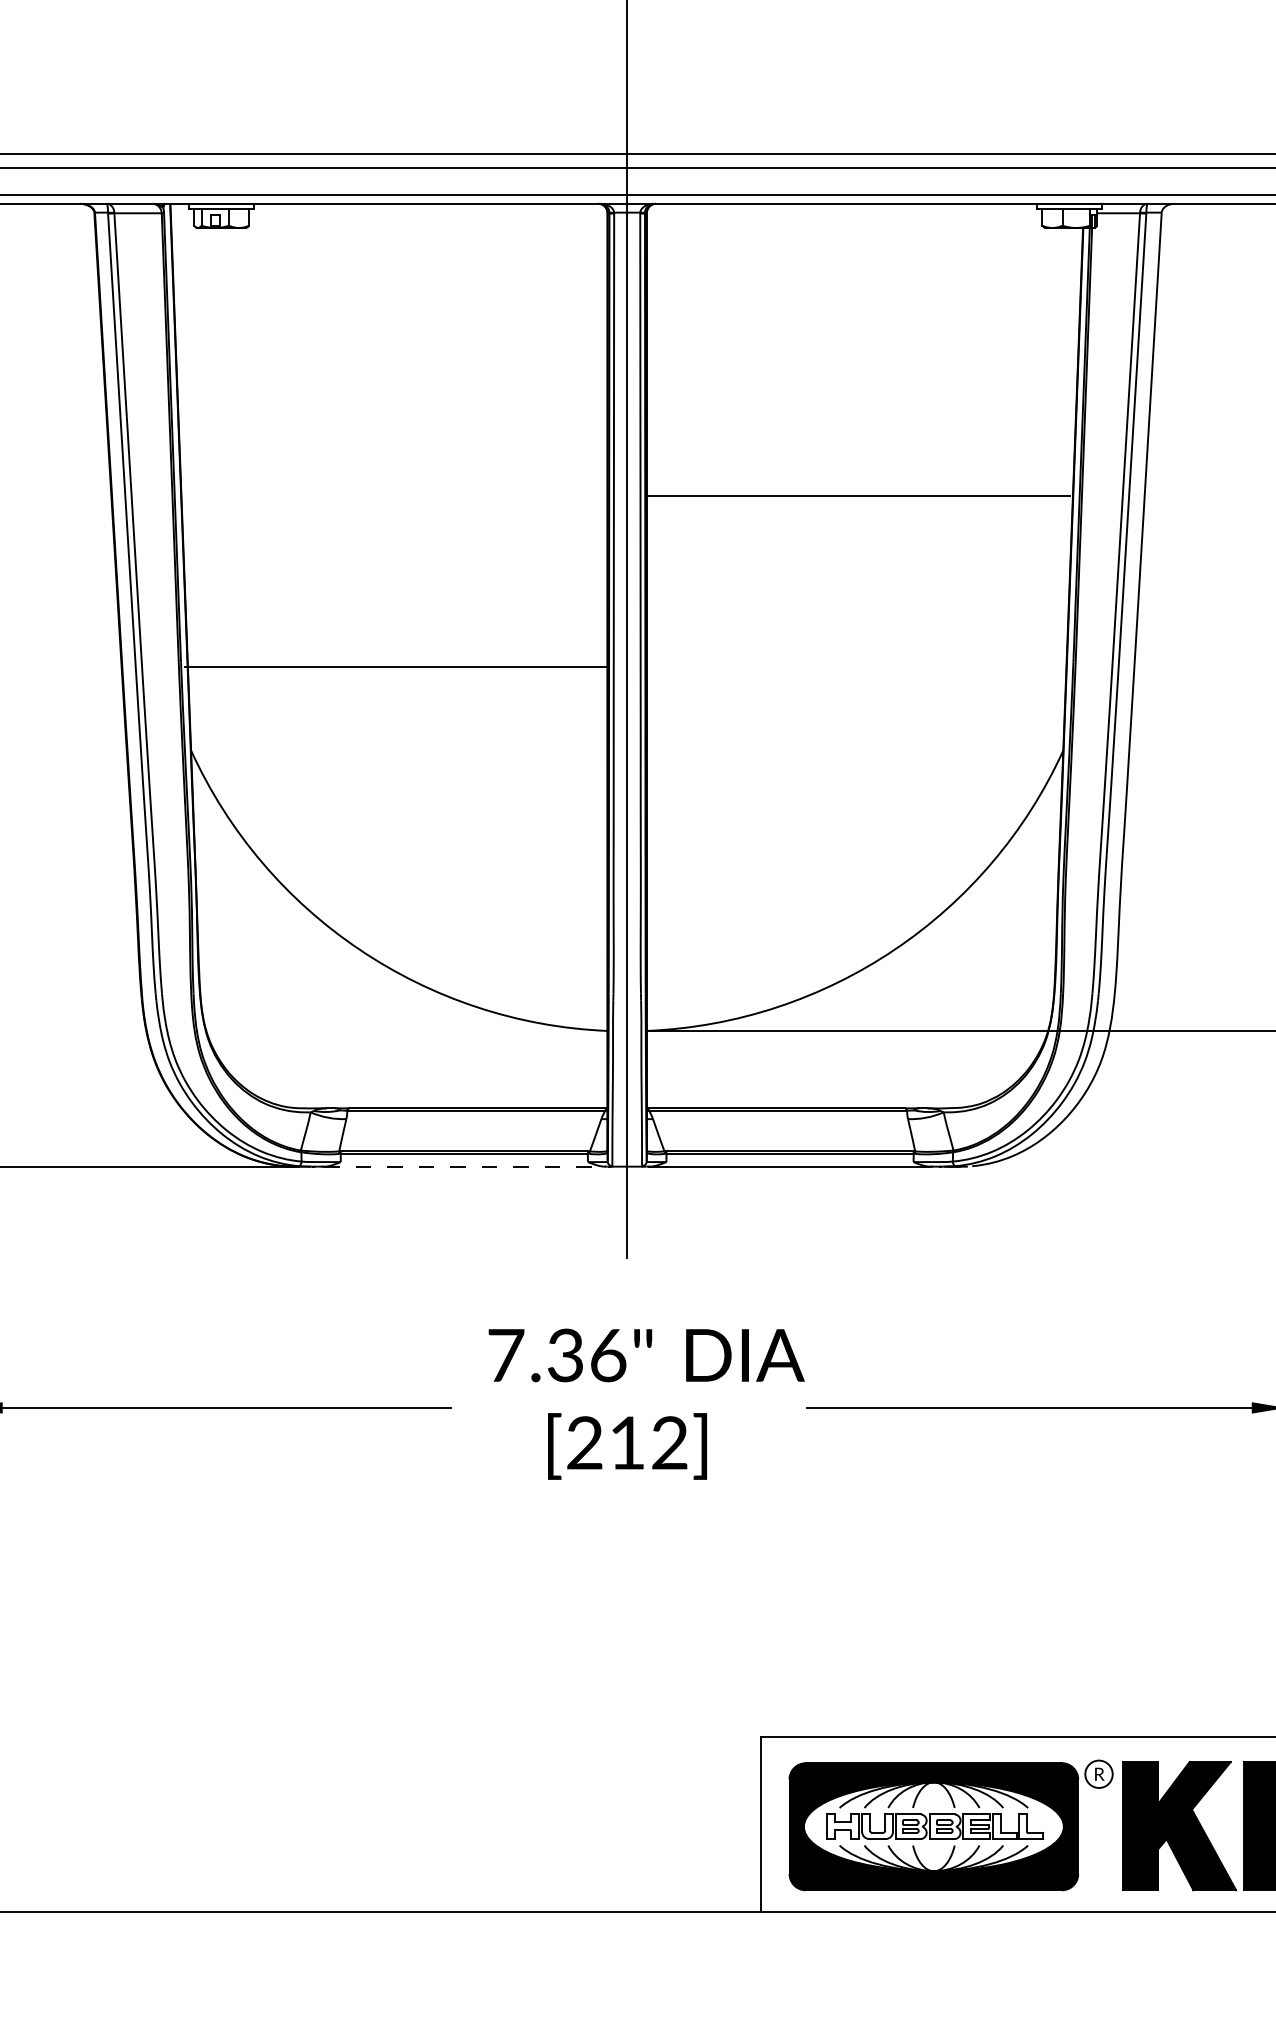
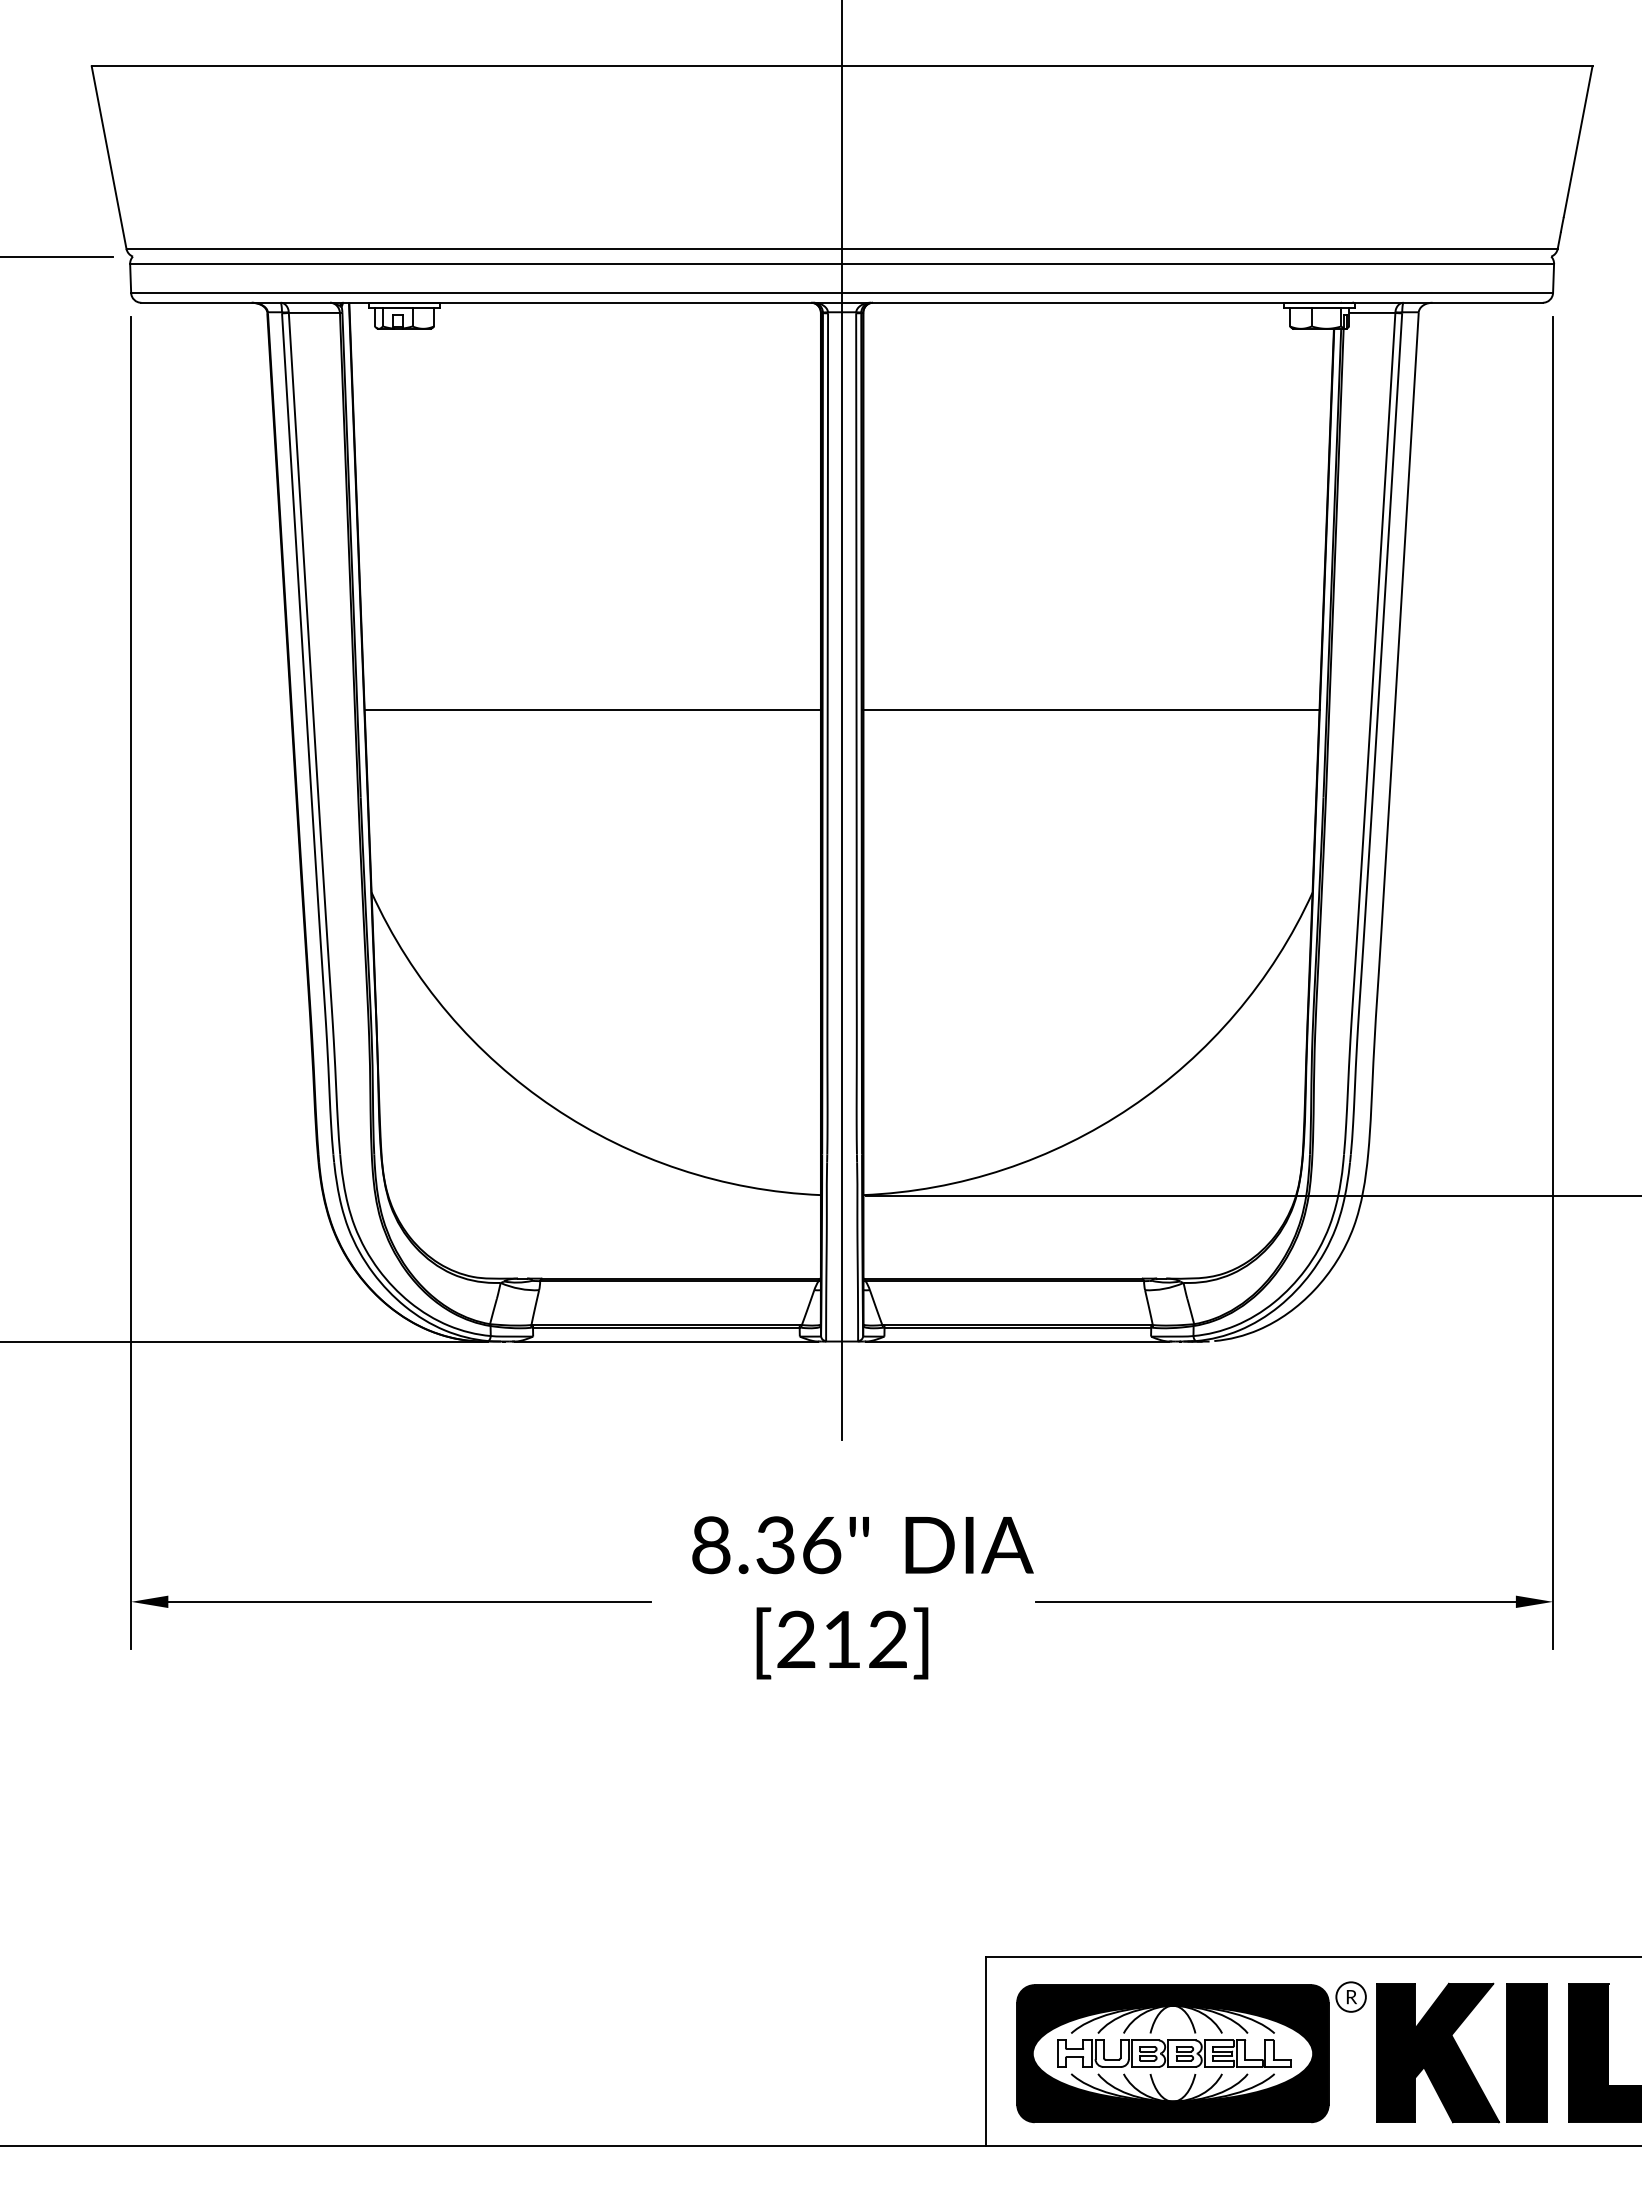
line: (858, 496) -> (1091, 710), moved
line: (395, 667) -> (592, 710), moved
line: (464, 1166) -> (666, 1341), dashed -> solid
text: (506, 1355) -> (711, 1545), 7.36" -> 8.36"

